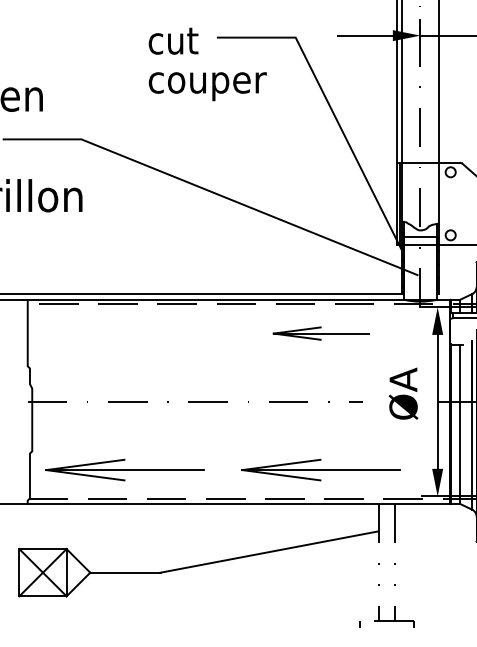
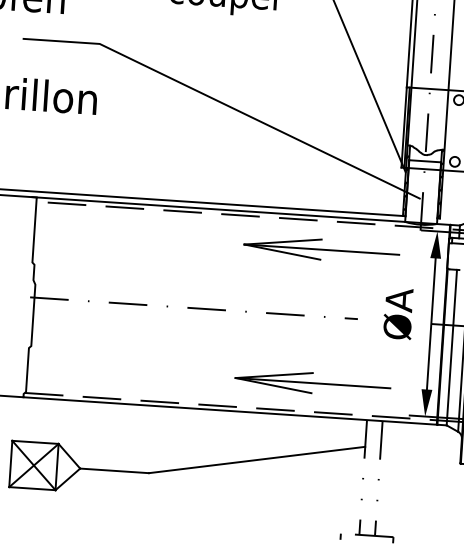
part: (320, 333) -> (321, 249), size x1.67
part: (124, 469) -> (120, 369), removed

